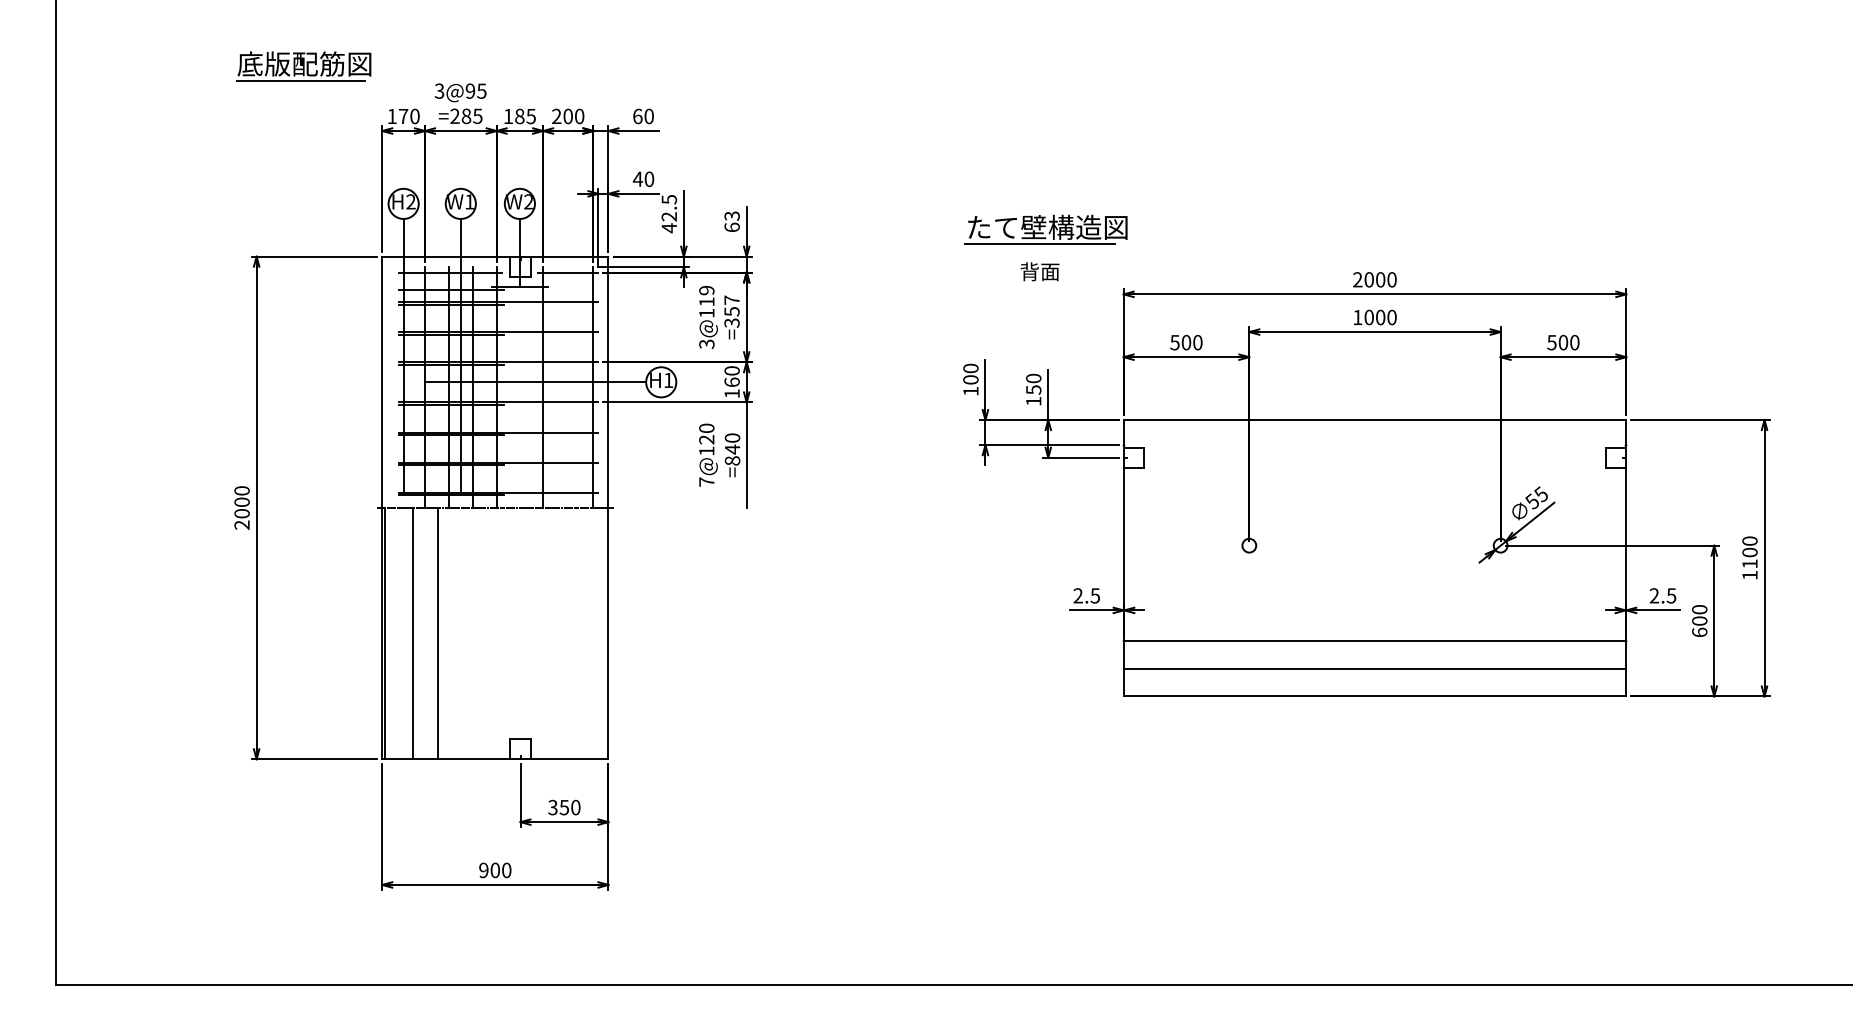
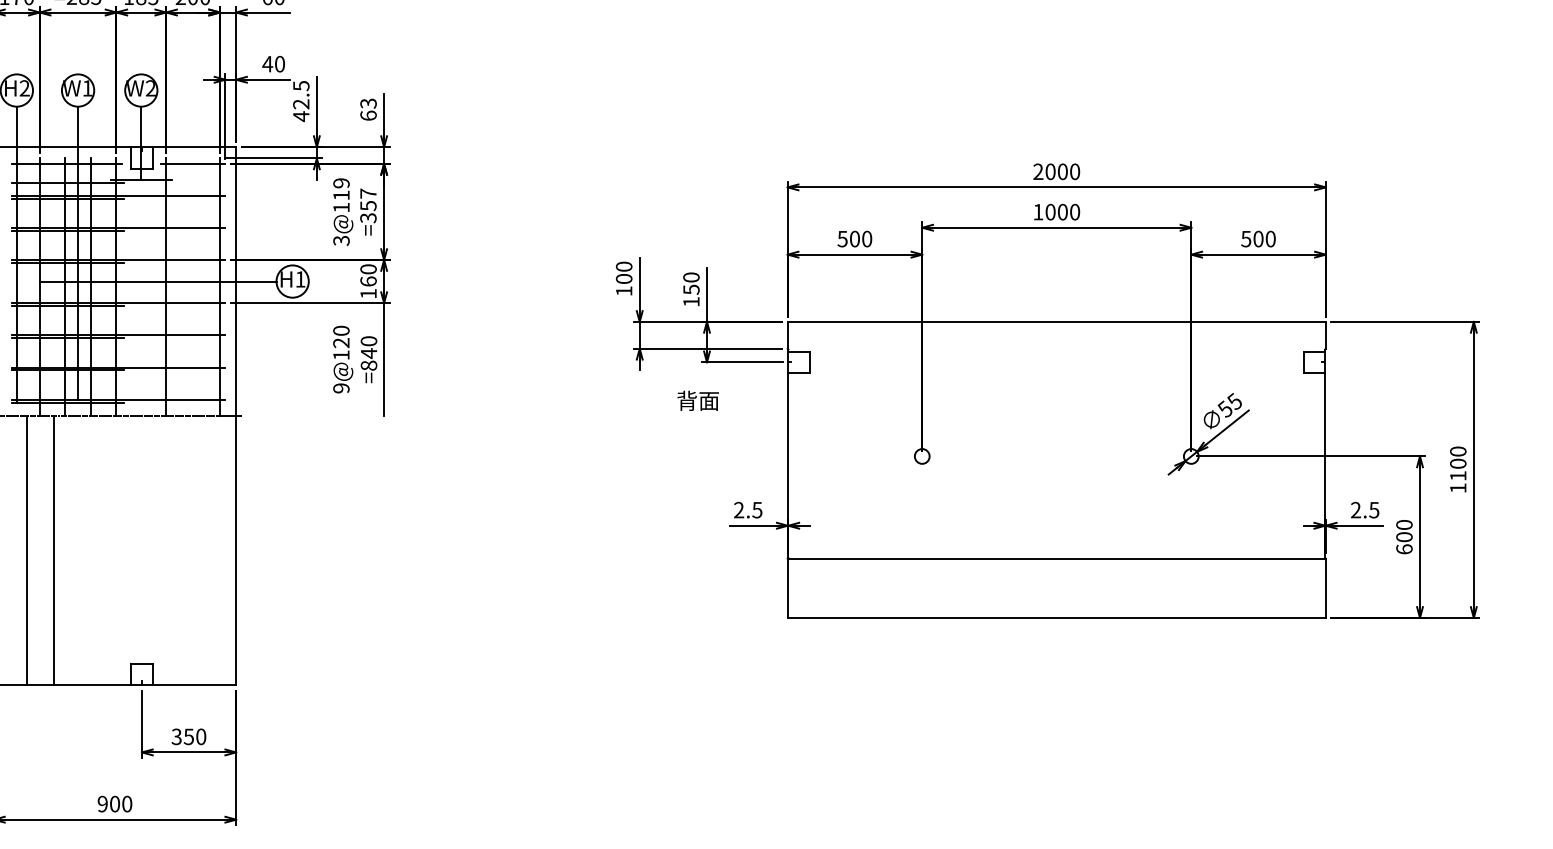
part: (1045, 229) -> (704, 117), removed
text: (1039, 271) -> (697, 400), moved
text: (706, 481) -> (341, 387), 7@120 -> 9@120
line: (1374, 668) -> (1056, 587), removed

